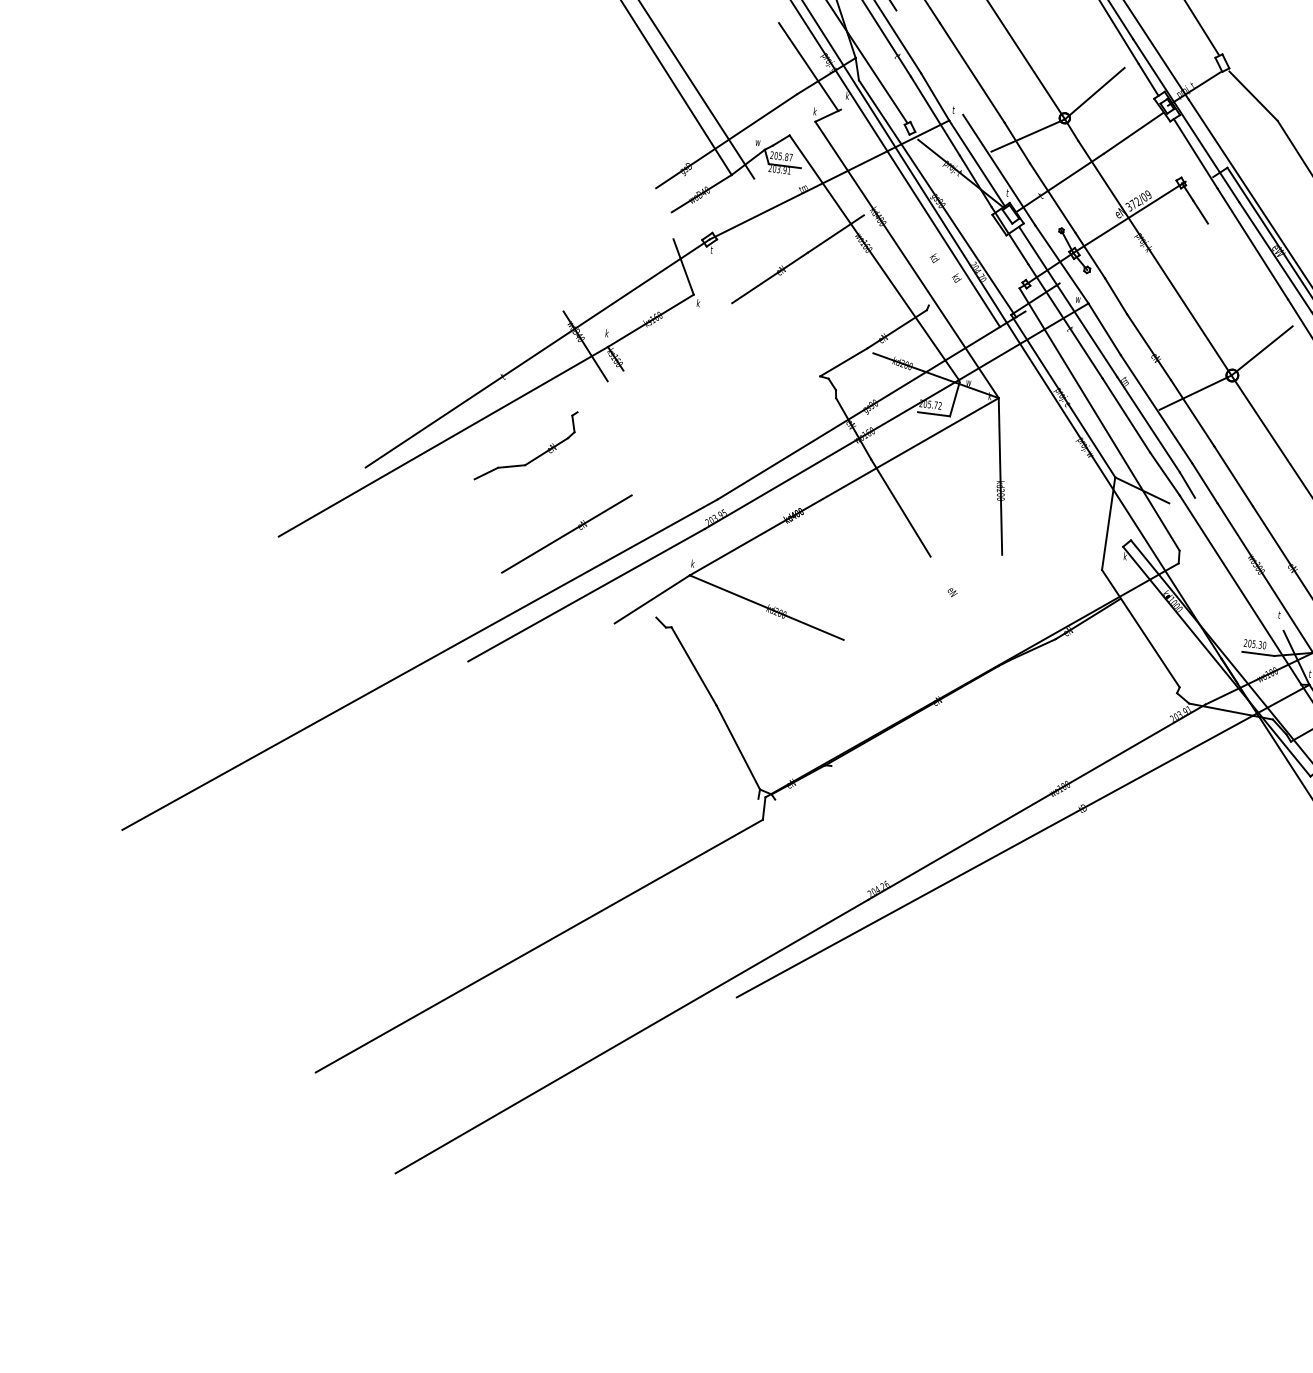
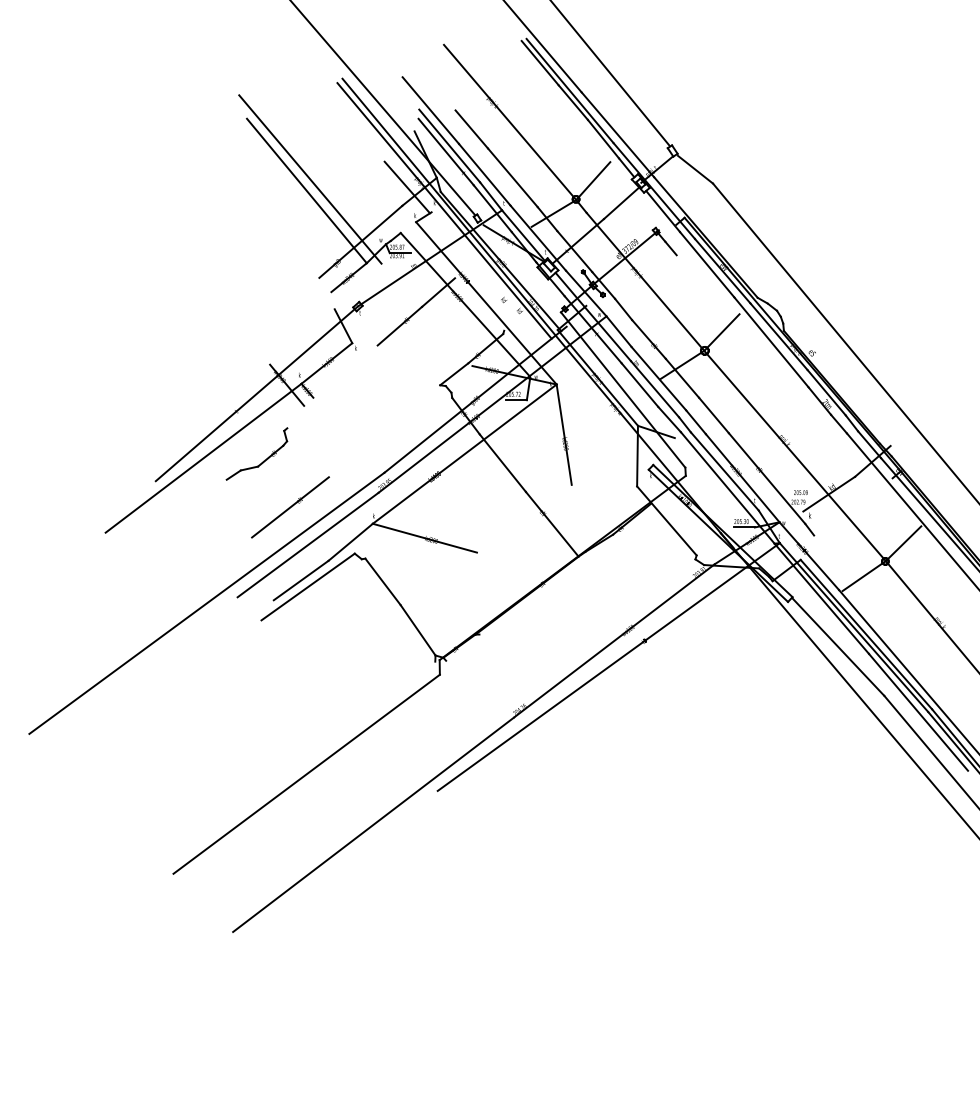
line: (929, 62) -> (484, 174), added
line: (1238, 564) -> (724, 471), added
line: (963, 609) -> (551, 523), added
line: (567, 648) -> (300, 580), added
line: (577, 658) -> (307, 586), added

